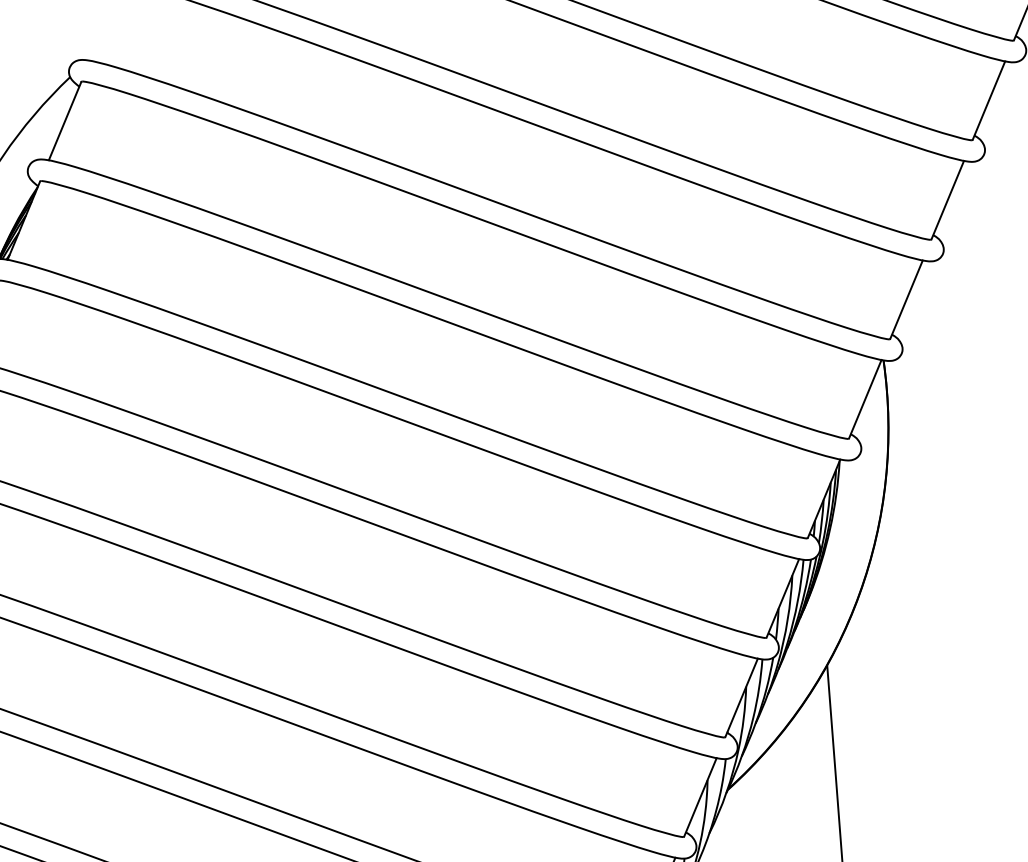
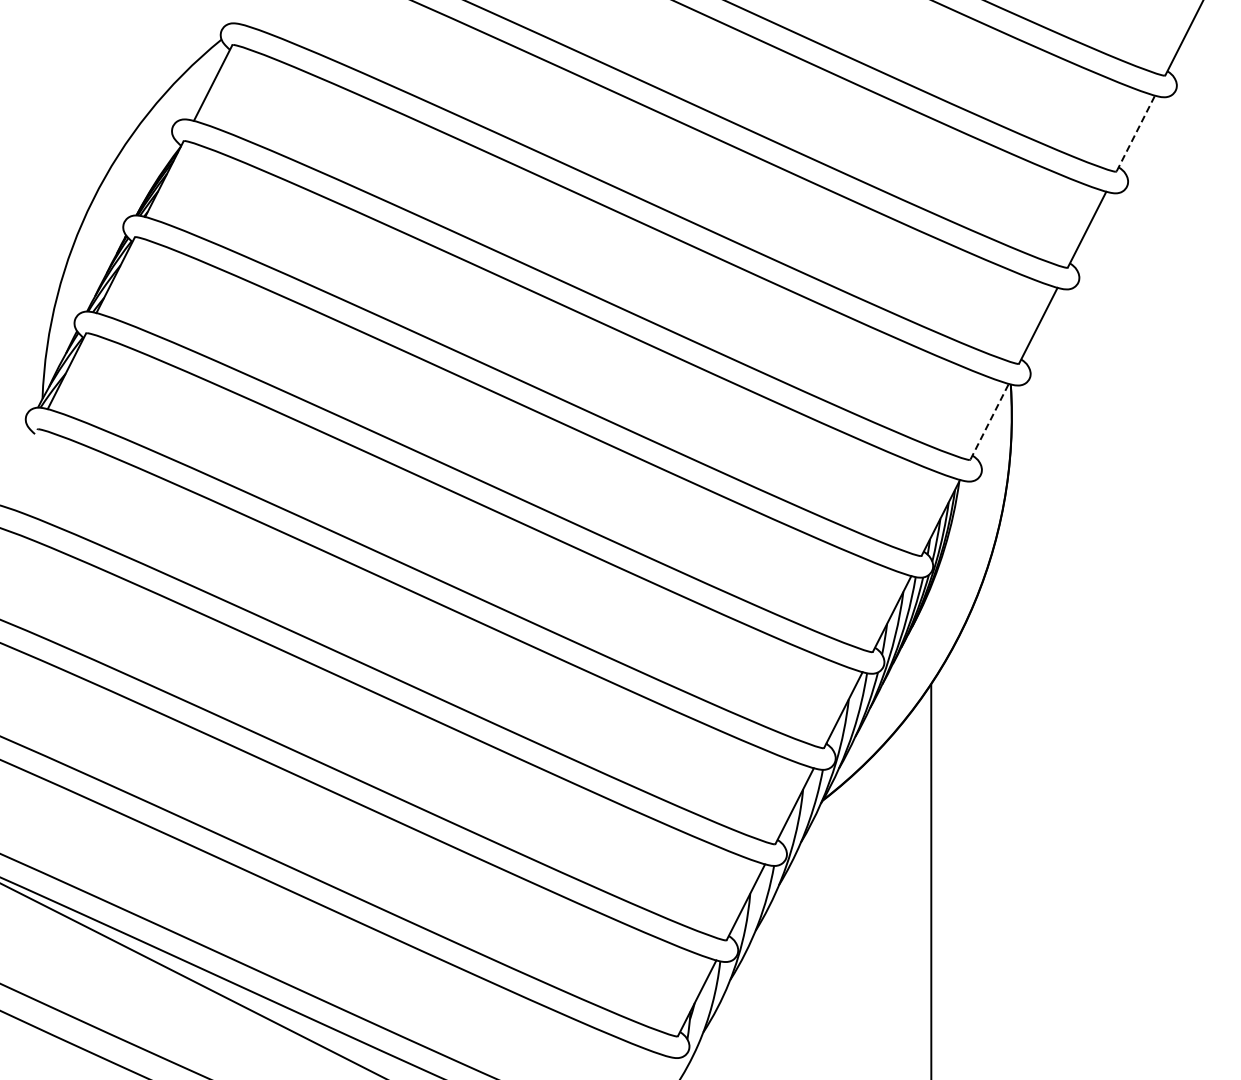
line: (989, 100) -> (1136, 133), solid -> dashed
line: (865, 398) -> (989, 421), solid -> dashed

